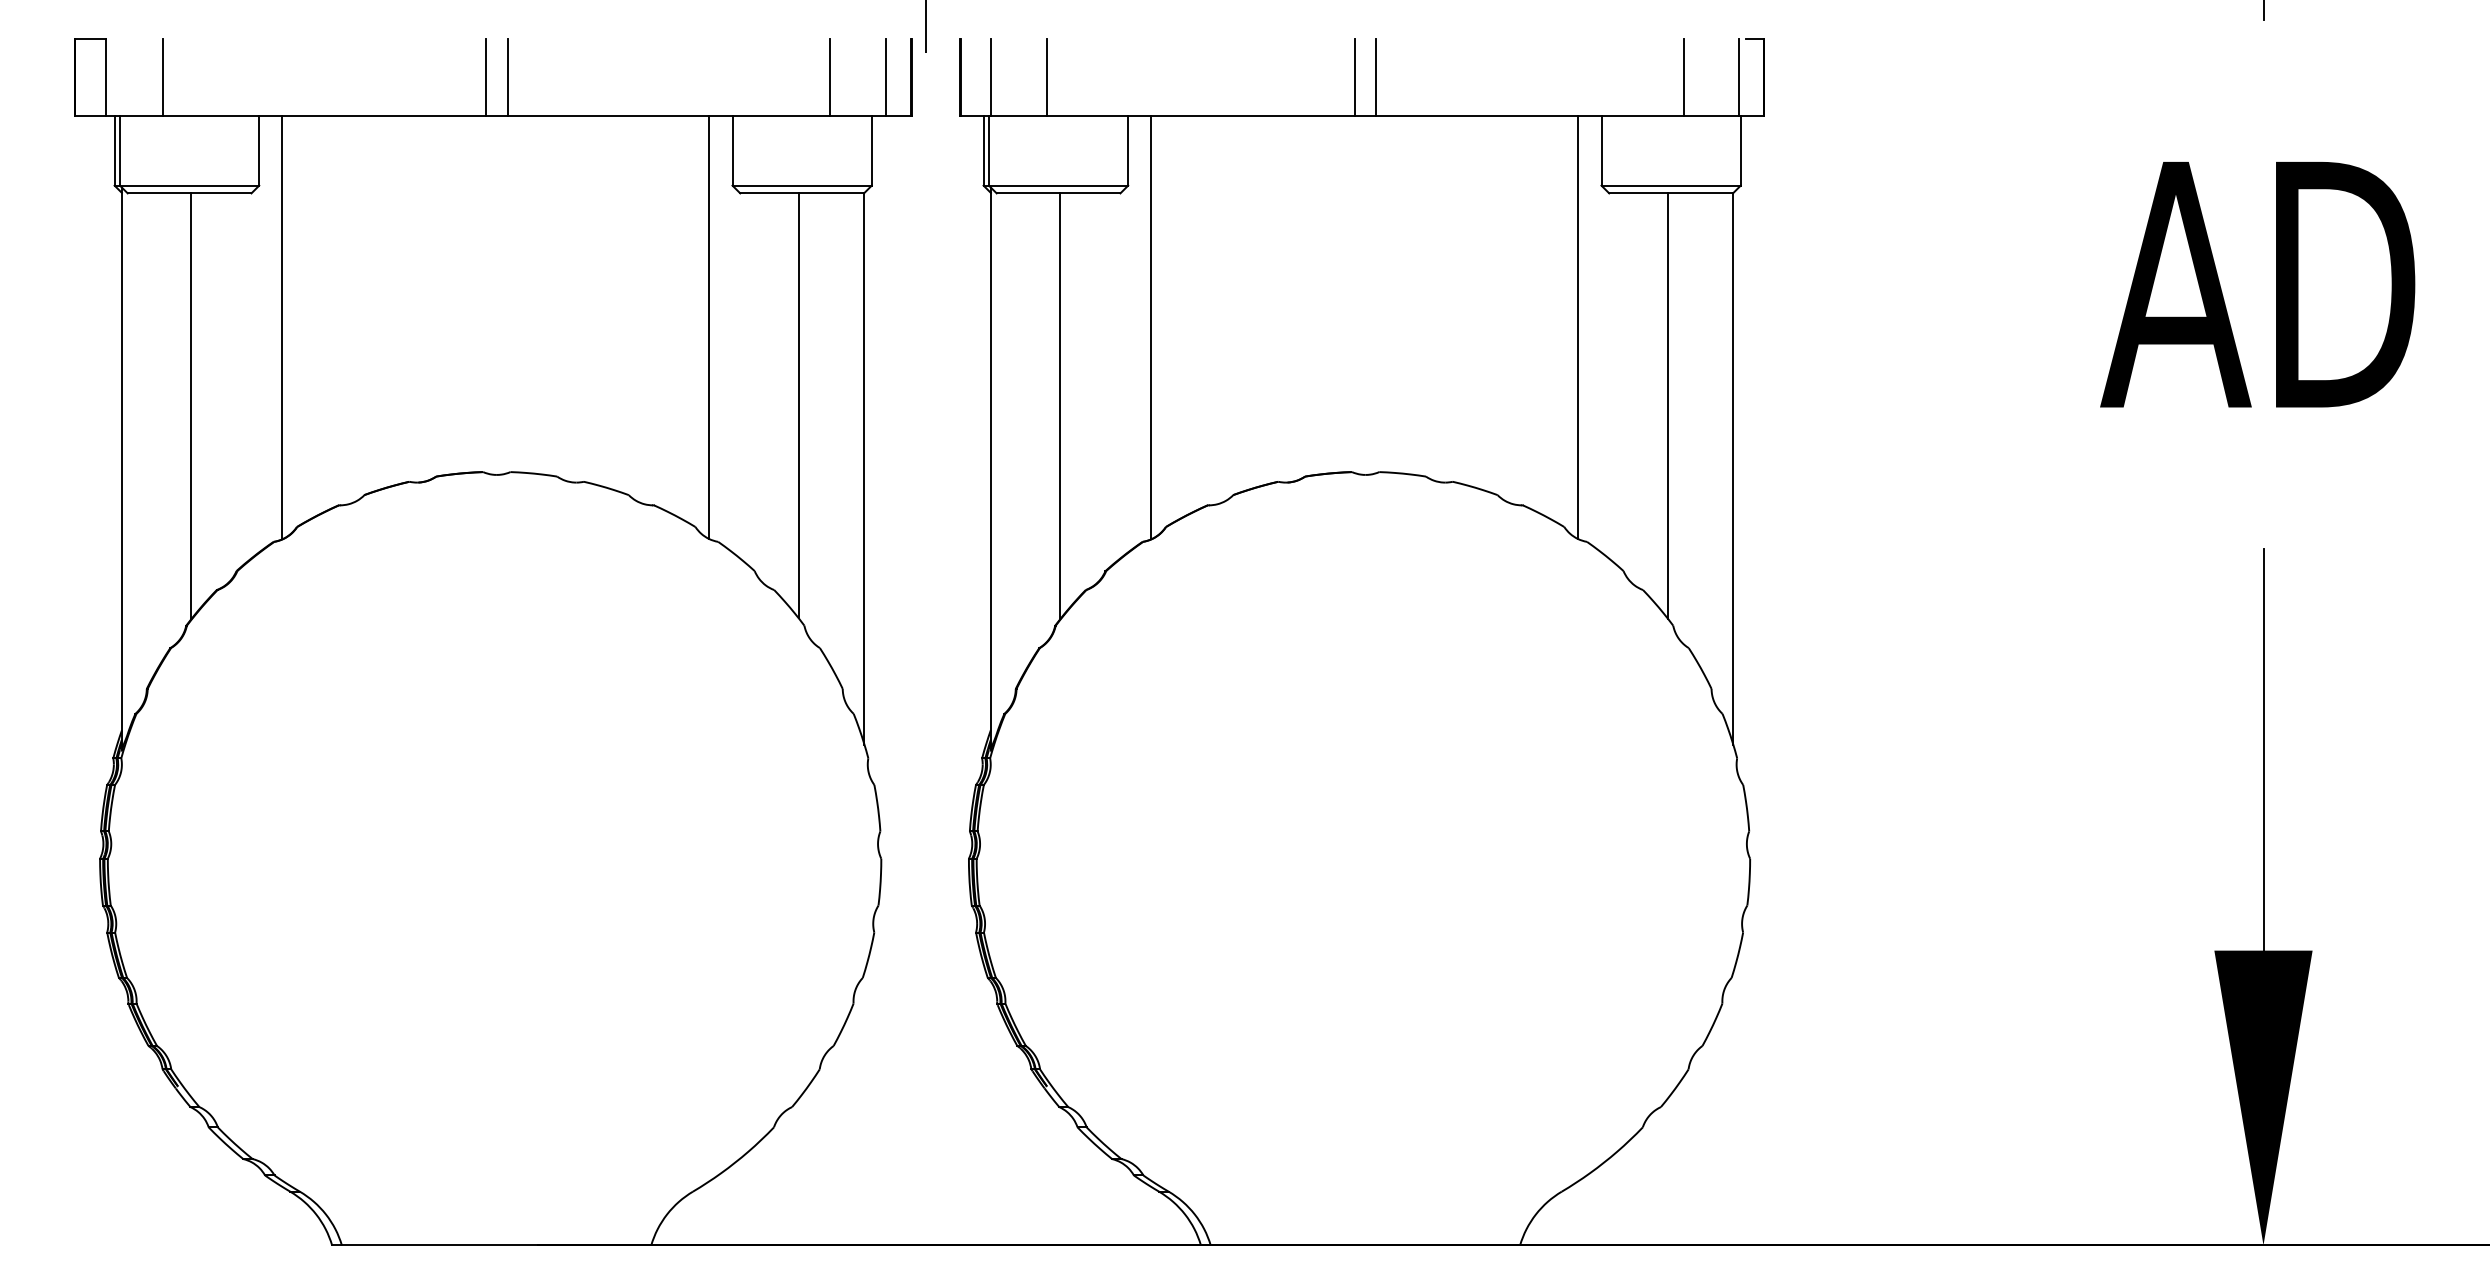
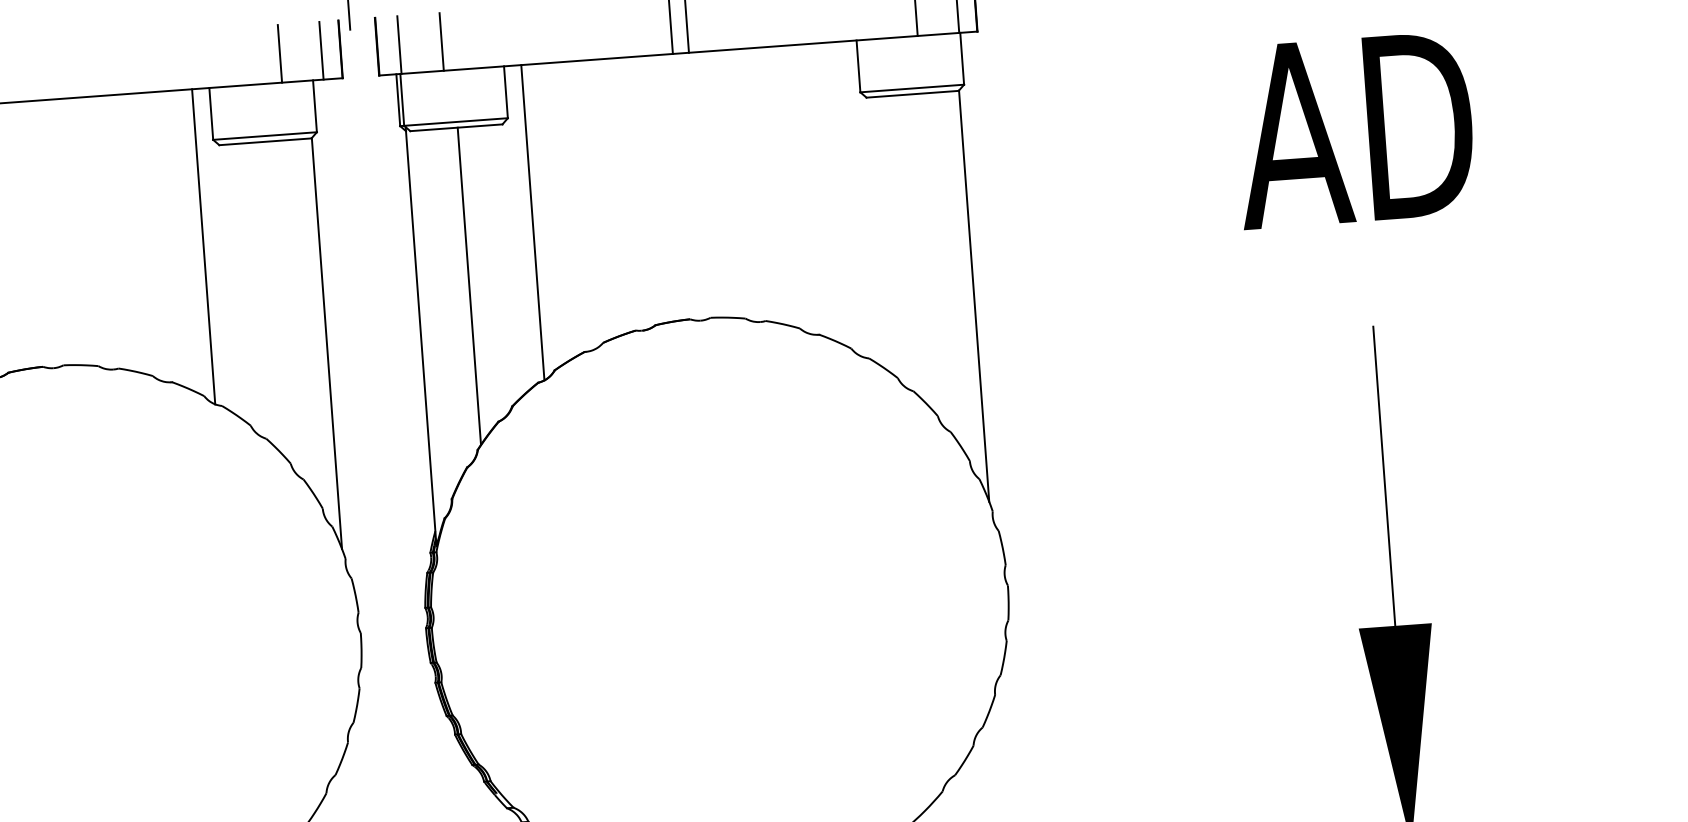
line: (486, 77) -> (24, 72), removed
line: (507, 77) -> (39, 71), removed
line: (1578, 327) -> (851, 199), removed
line: (798, 405) -> (274, 299), removed
line: (1667, 405) -> (921, 252), removed

